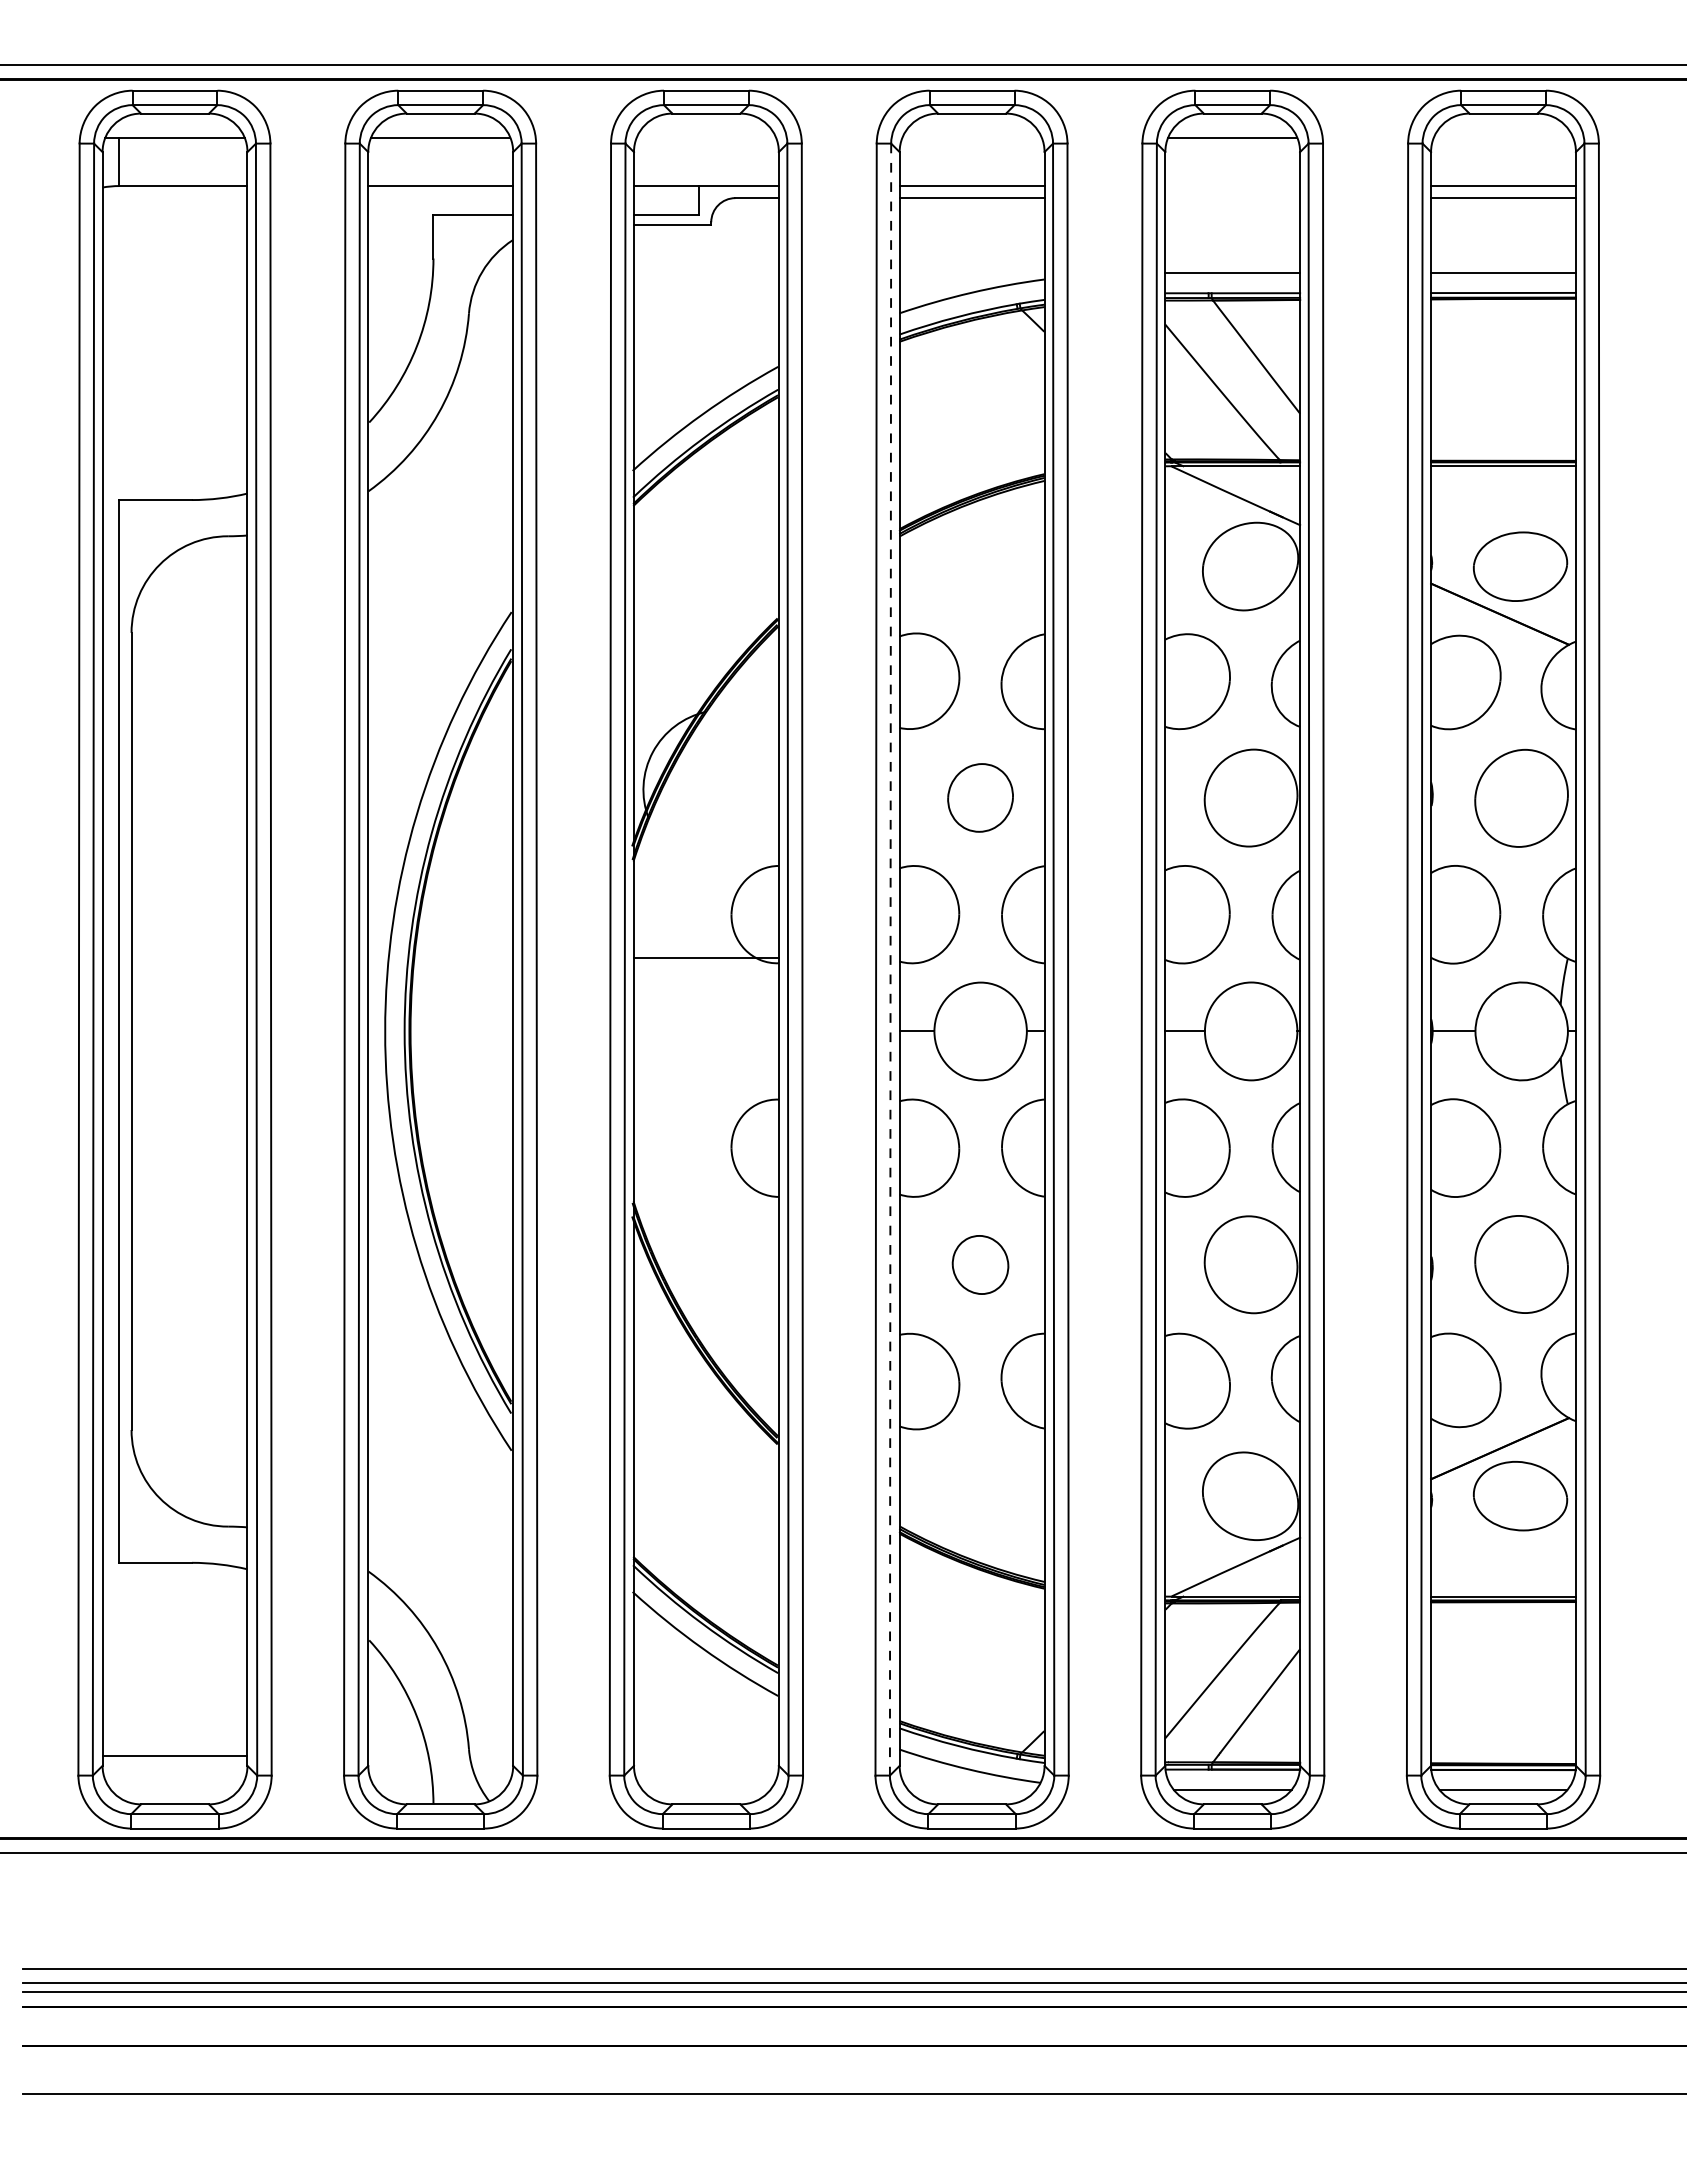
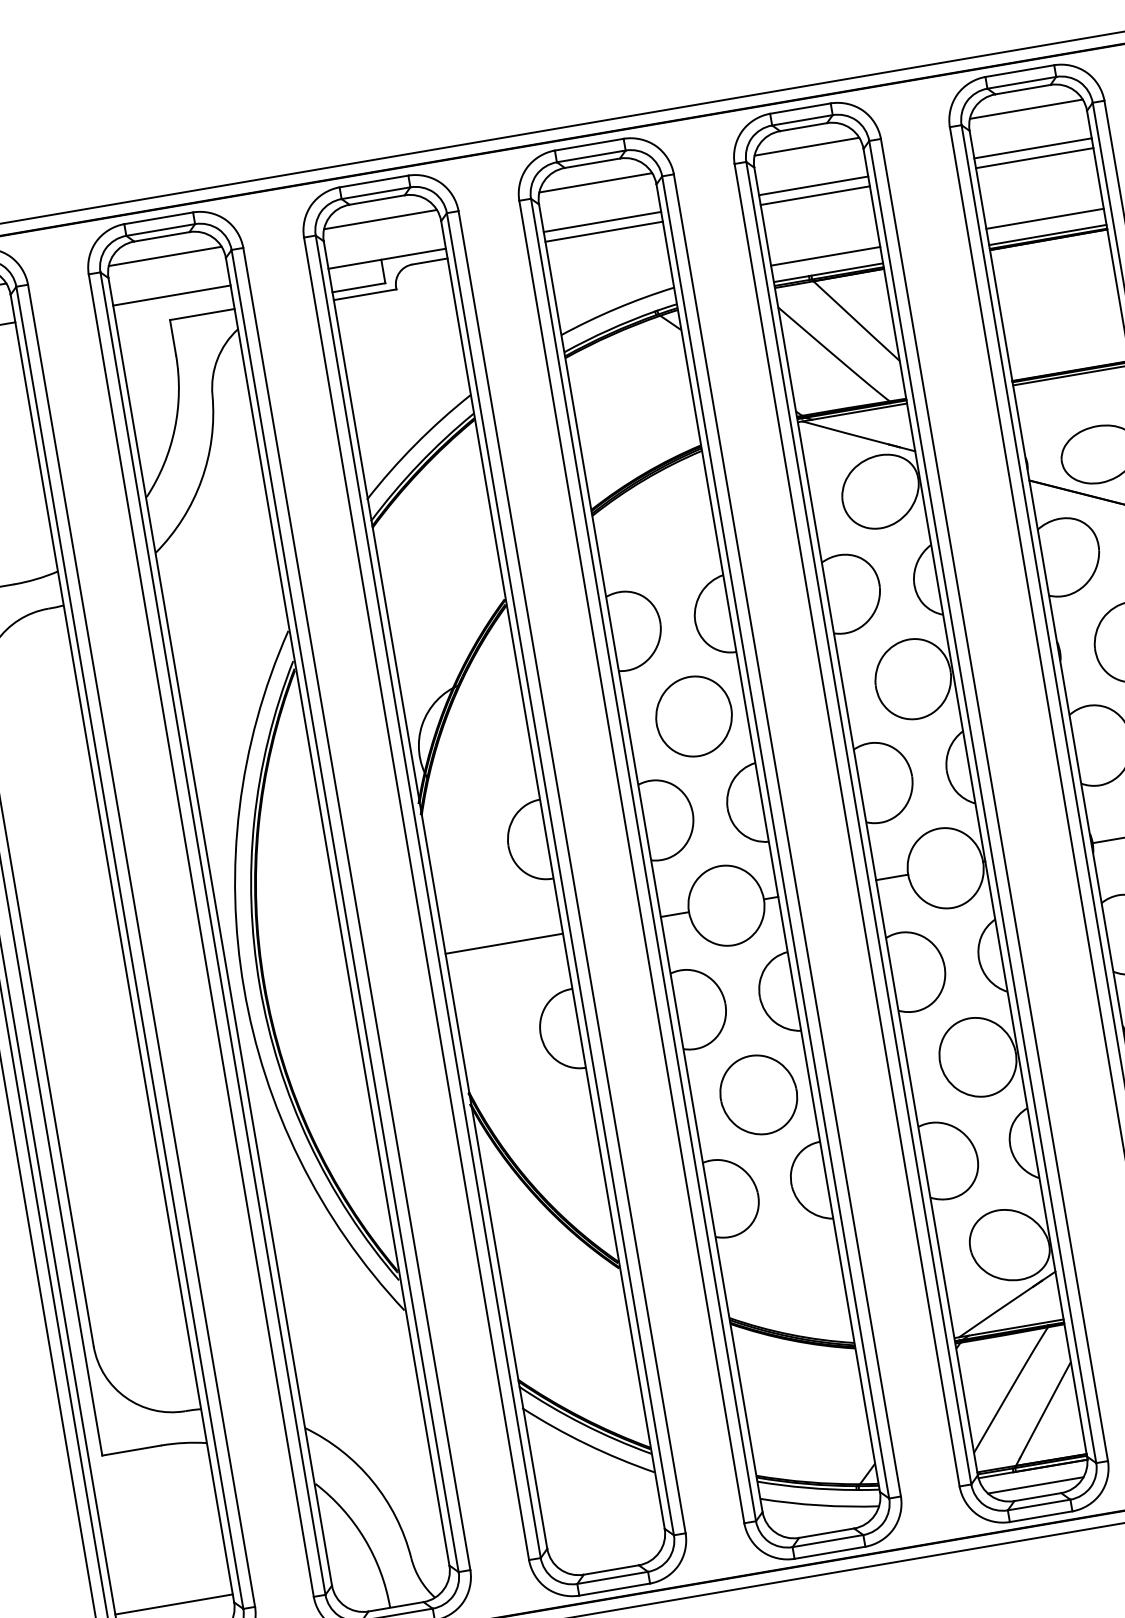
line: (706, 137) -> (380, 219), added
line: (971, 137) -> (595, 182), added
line: (1503, 137) -> (1026, 109), added
line: (1232, 186) -> (813, 186), added
line: (1232, 198) -> (815, 195), added
part: (980, 797) -> (693, 716), size x1.43
line: (705, 958) -> (503, 943), moved
line: (890, 959) -> (643, 859), dashed -> solid
part: (980, 1264) -> (758, 1094), size x1.67

